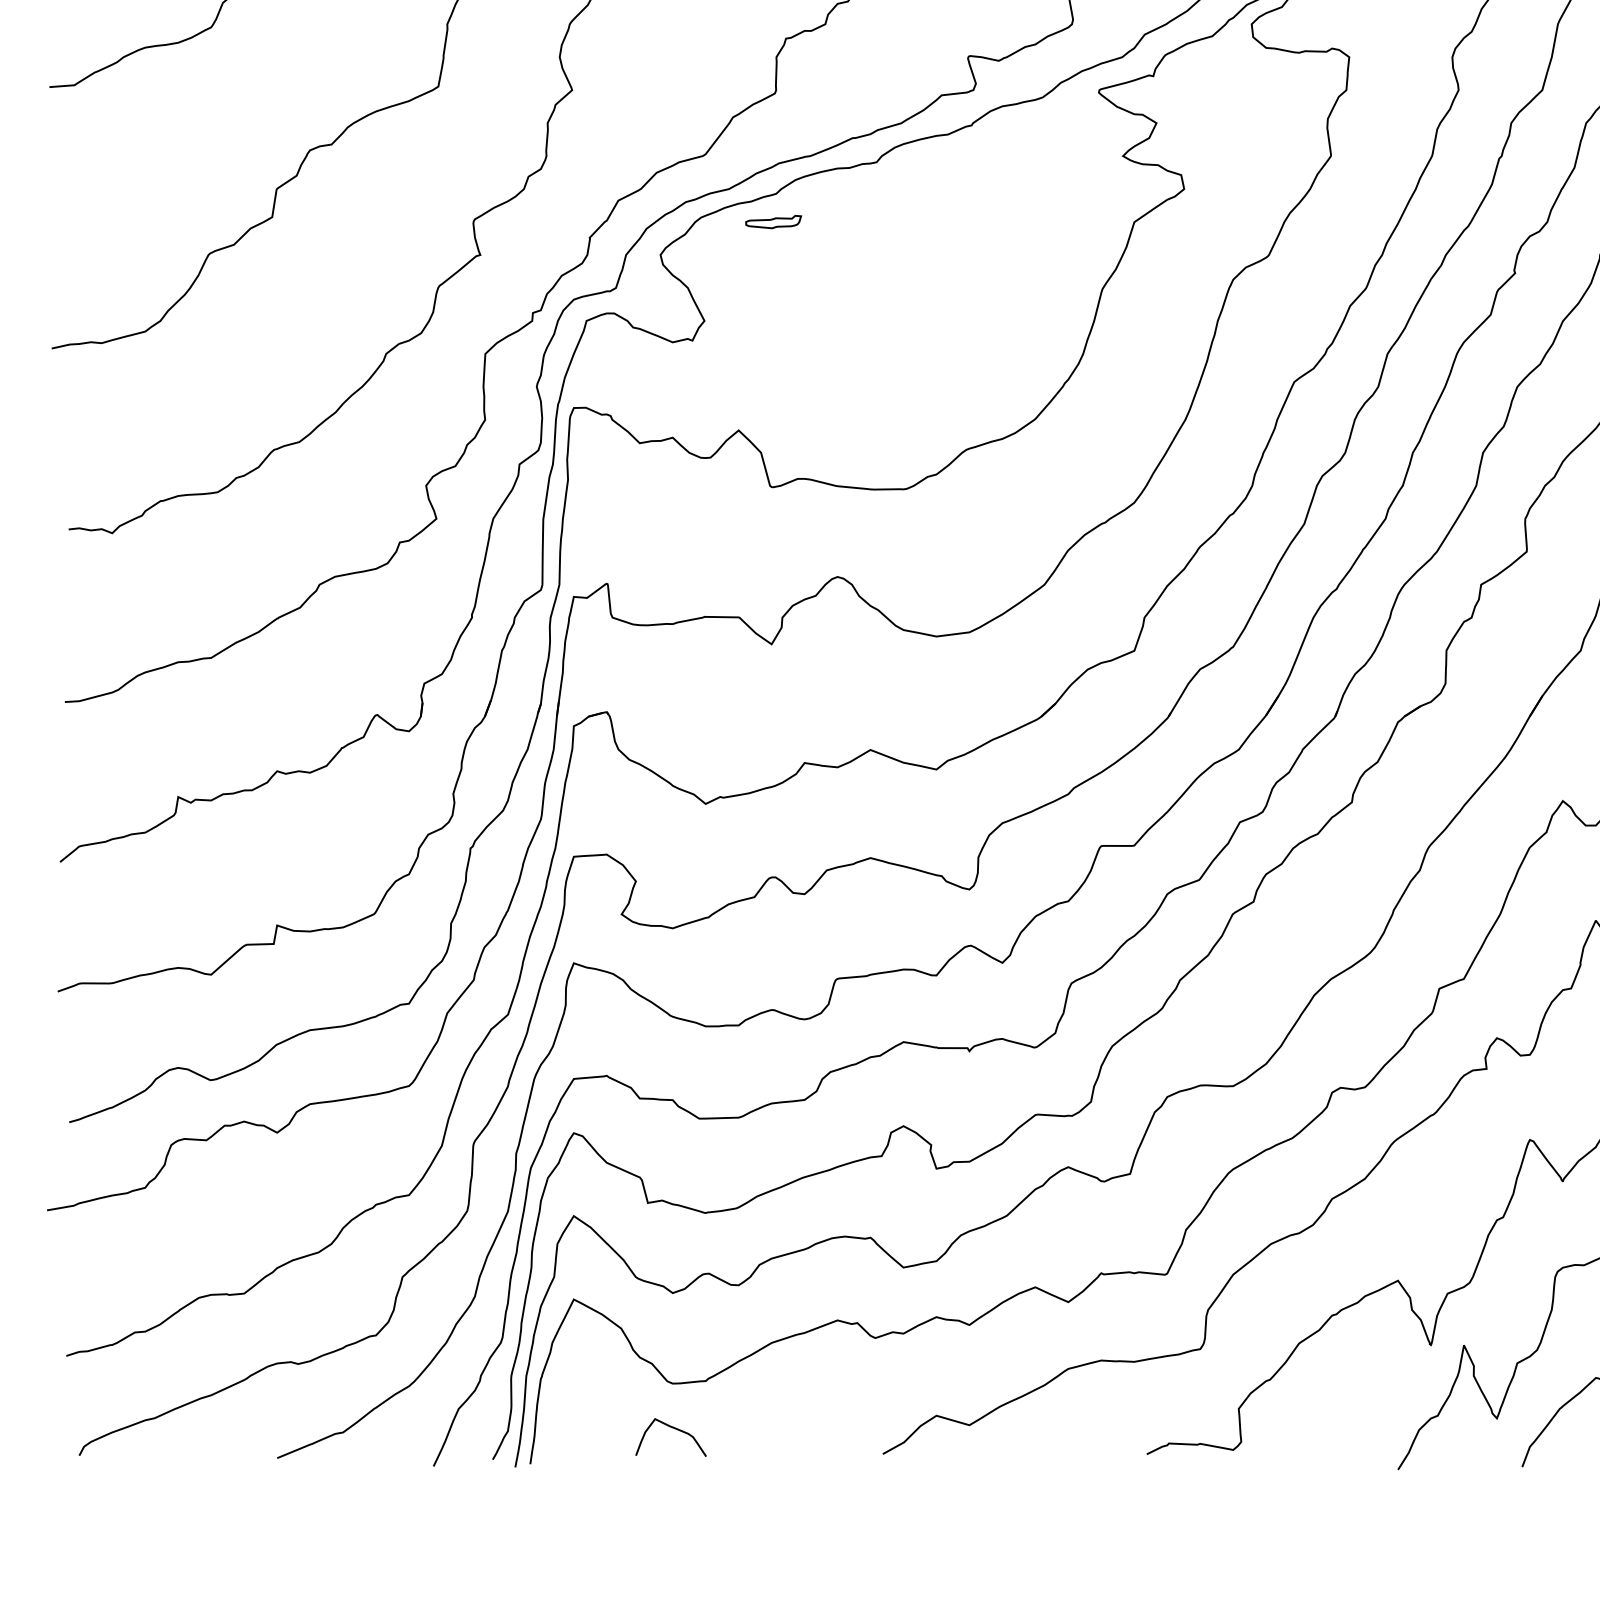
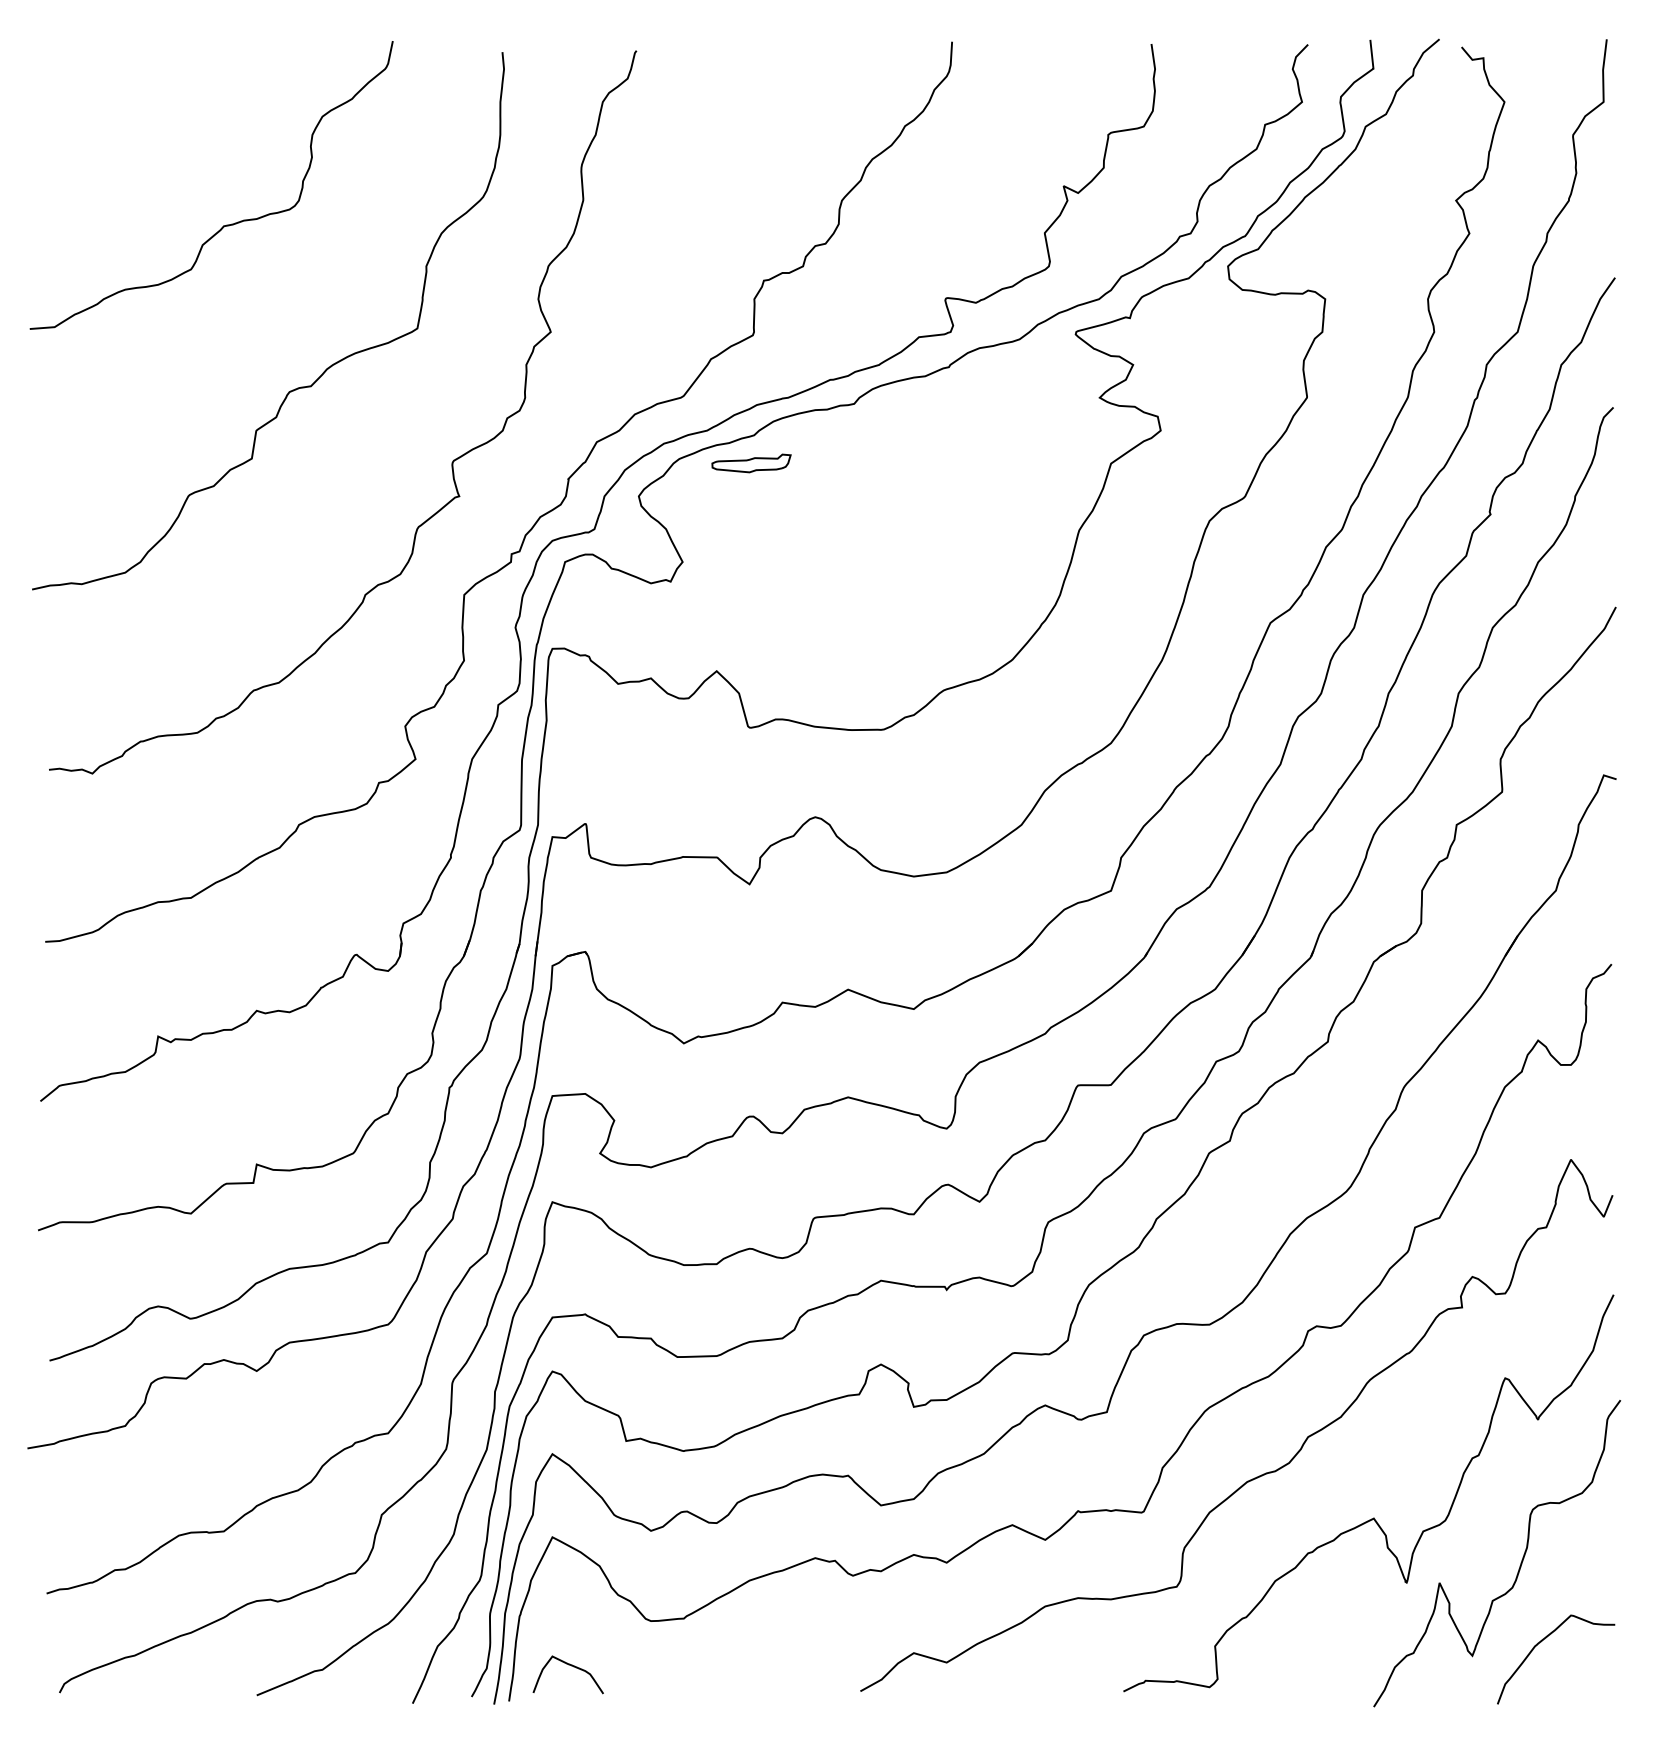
part: (773, 222) -> (751, 463), size x1.43
curve: (674, 1429) -> (571, 1666), moved

